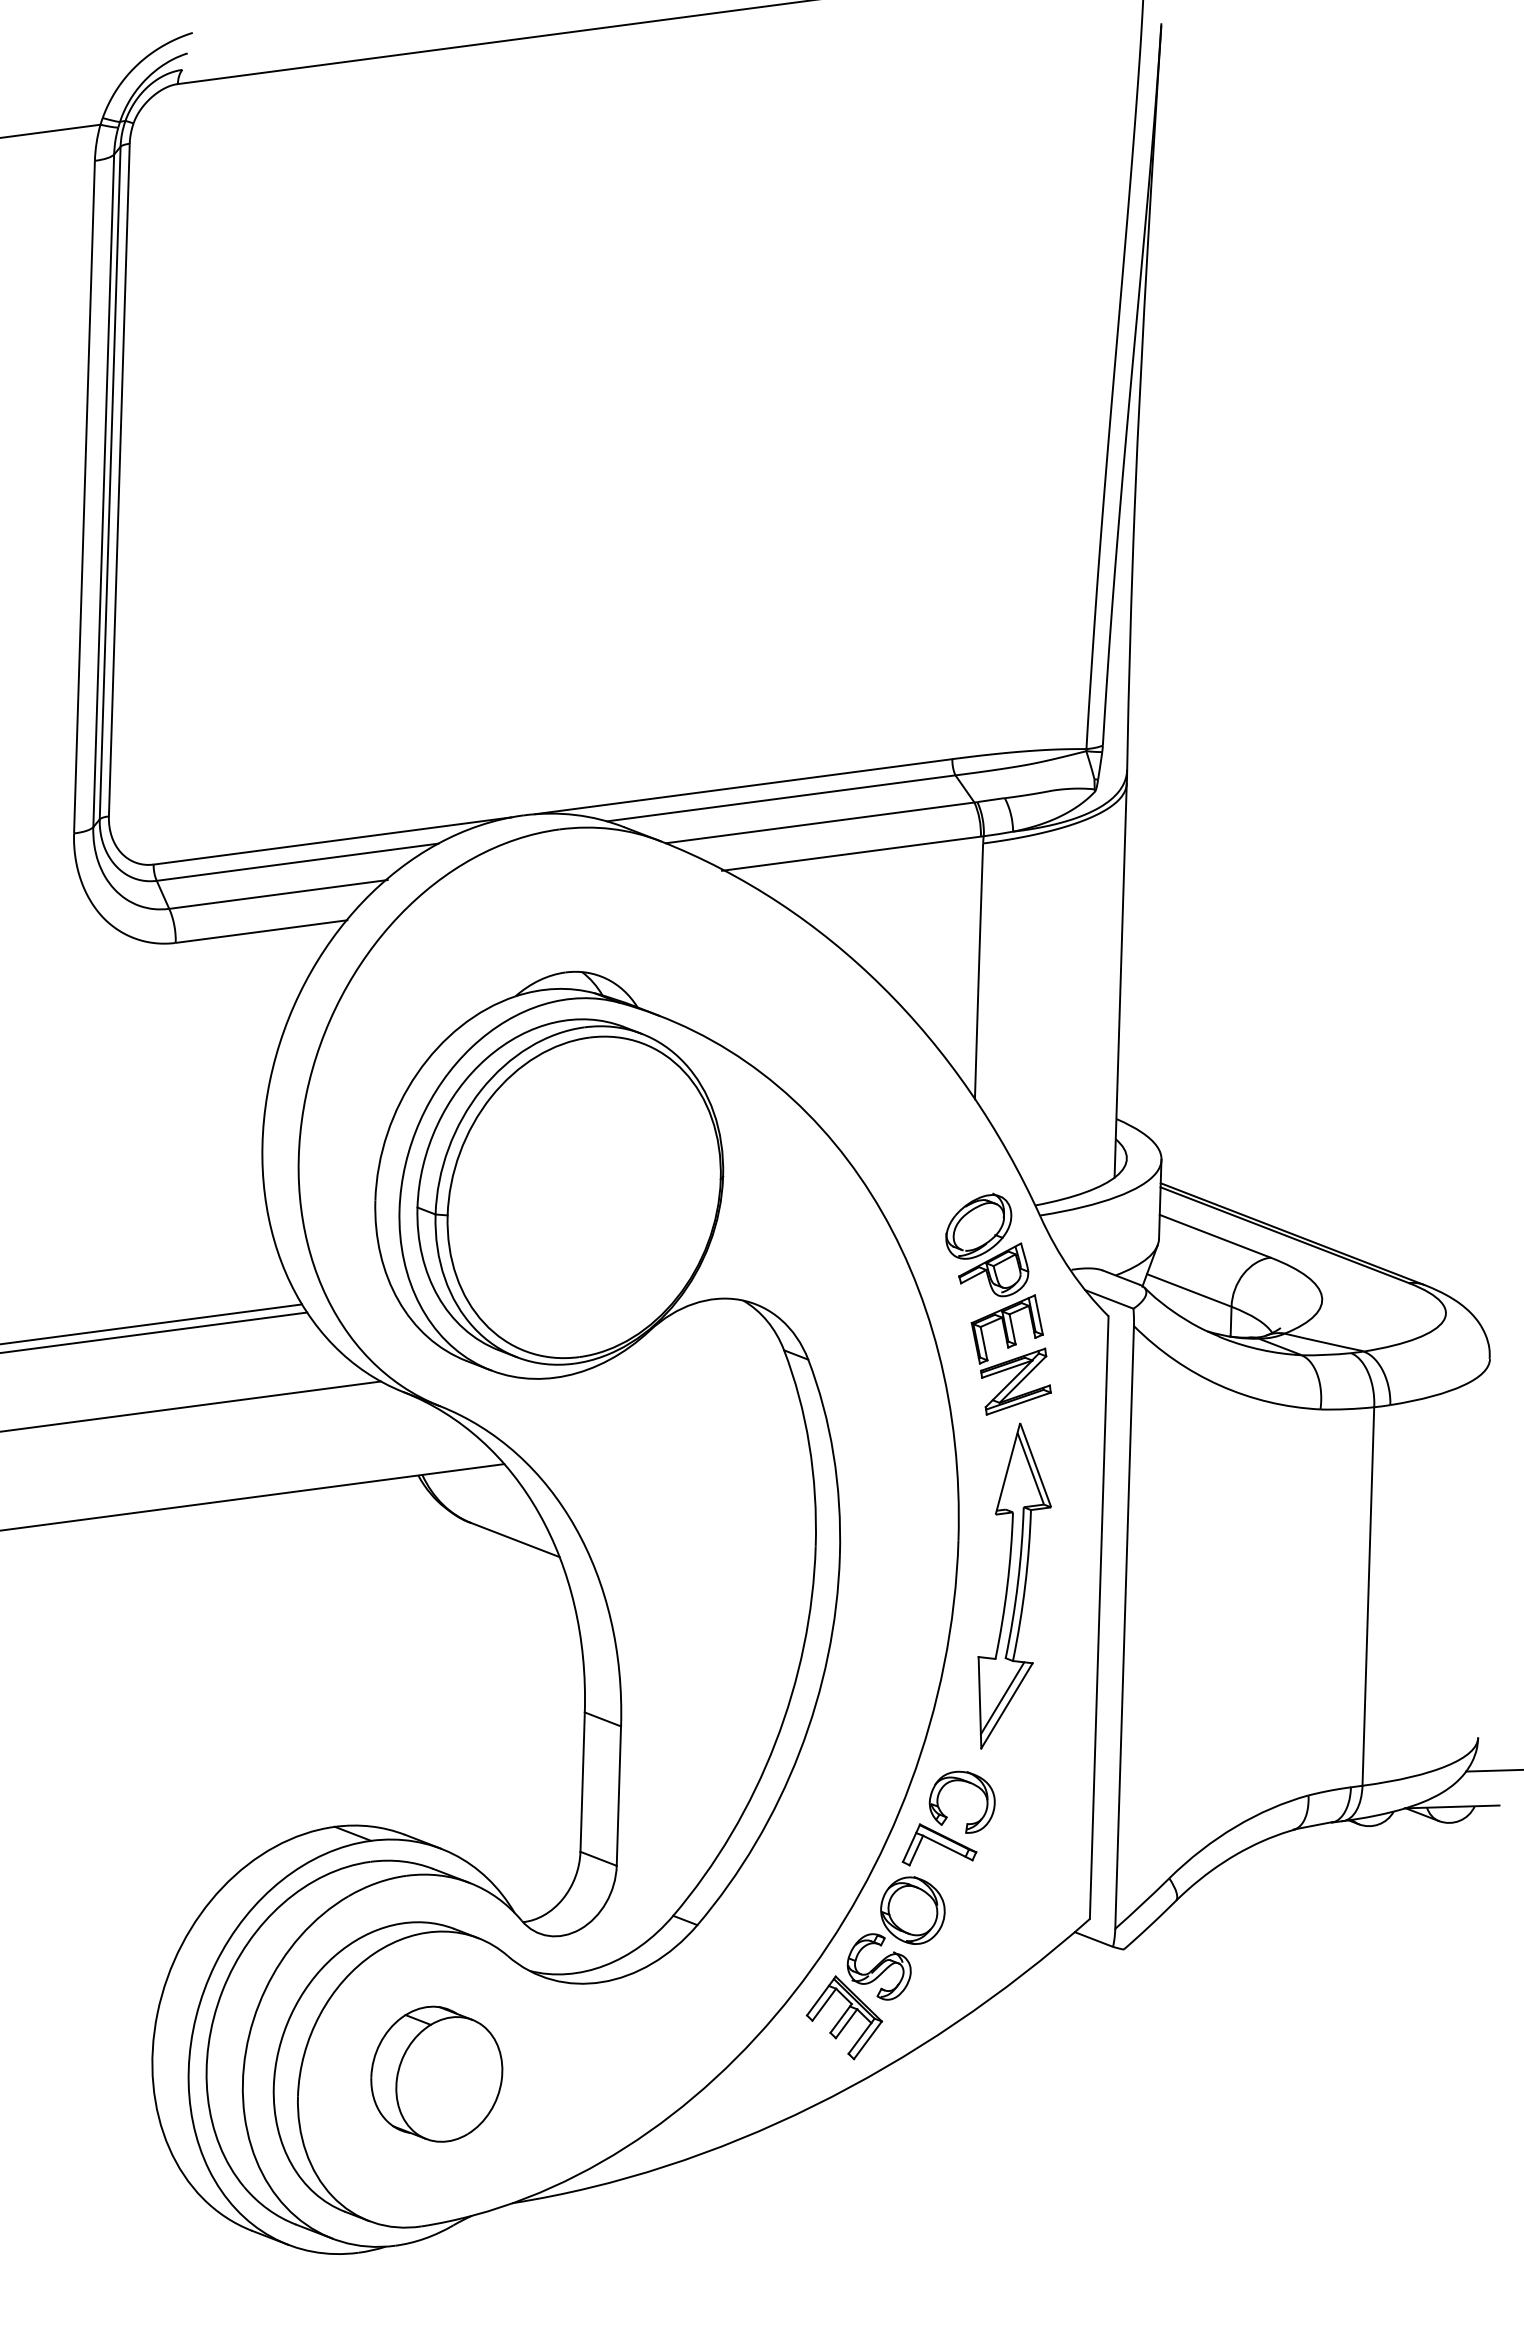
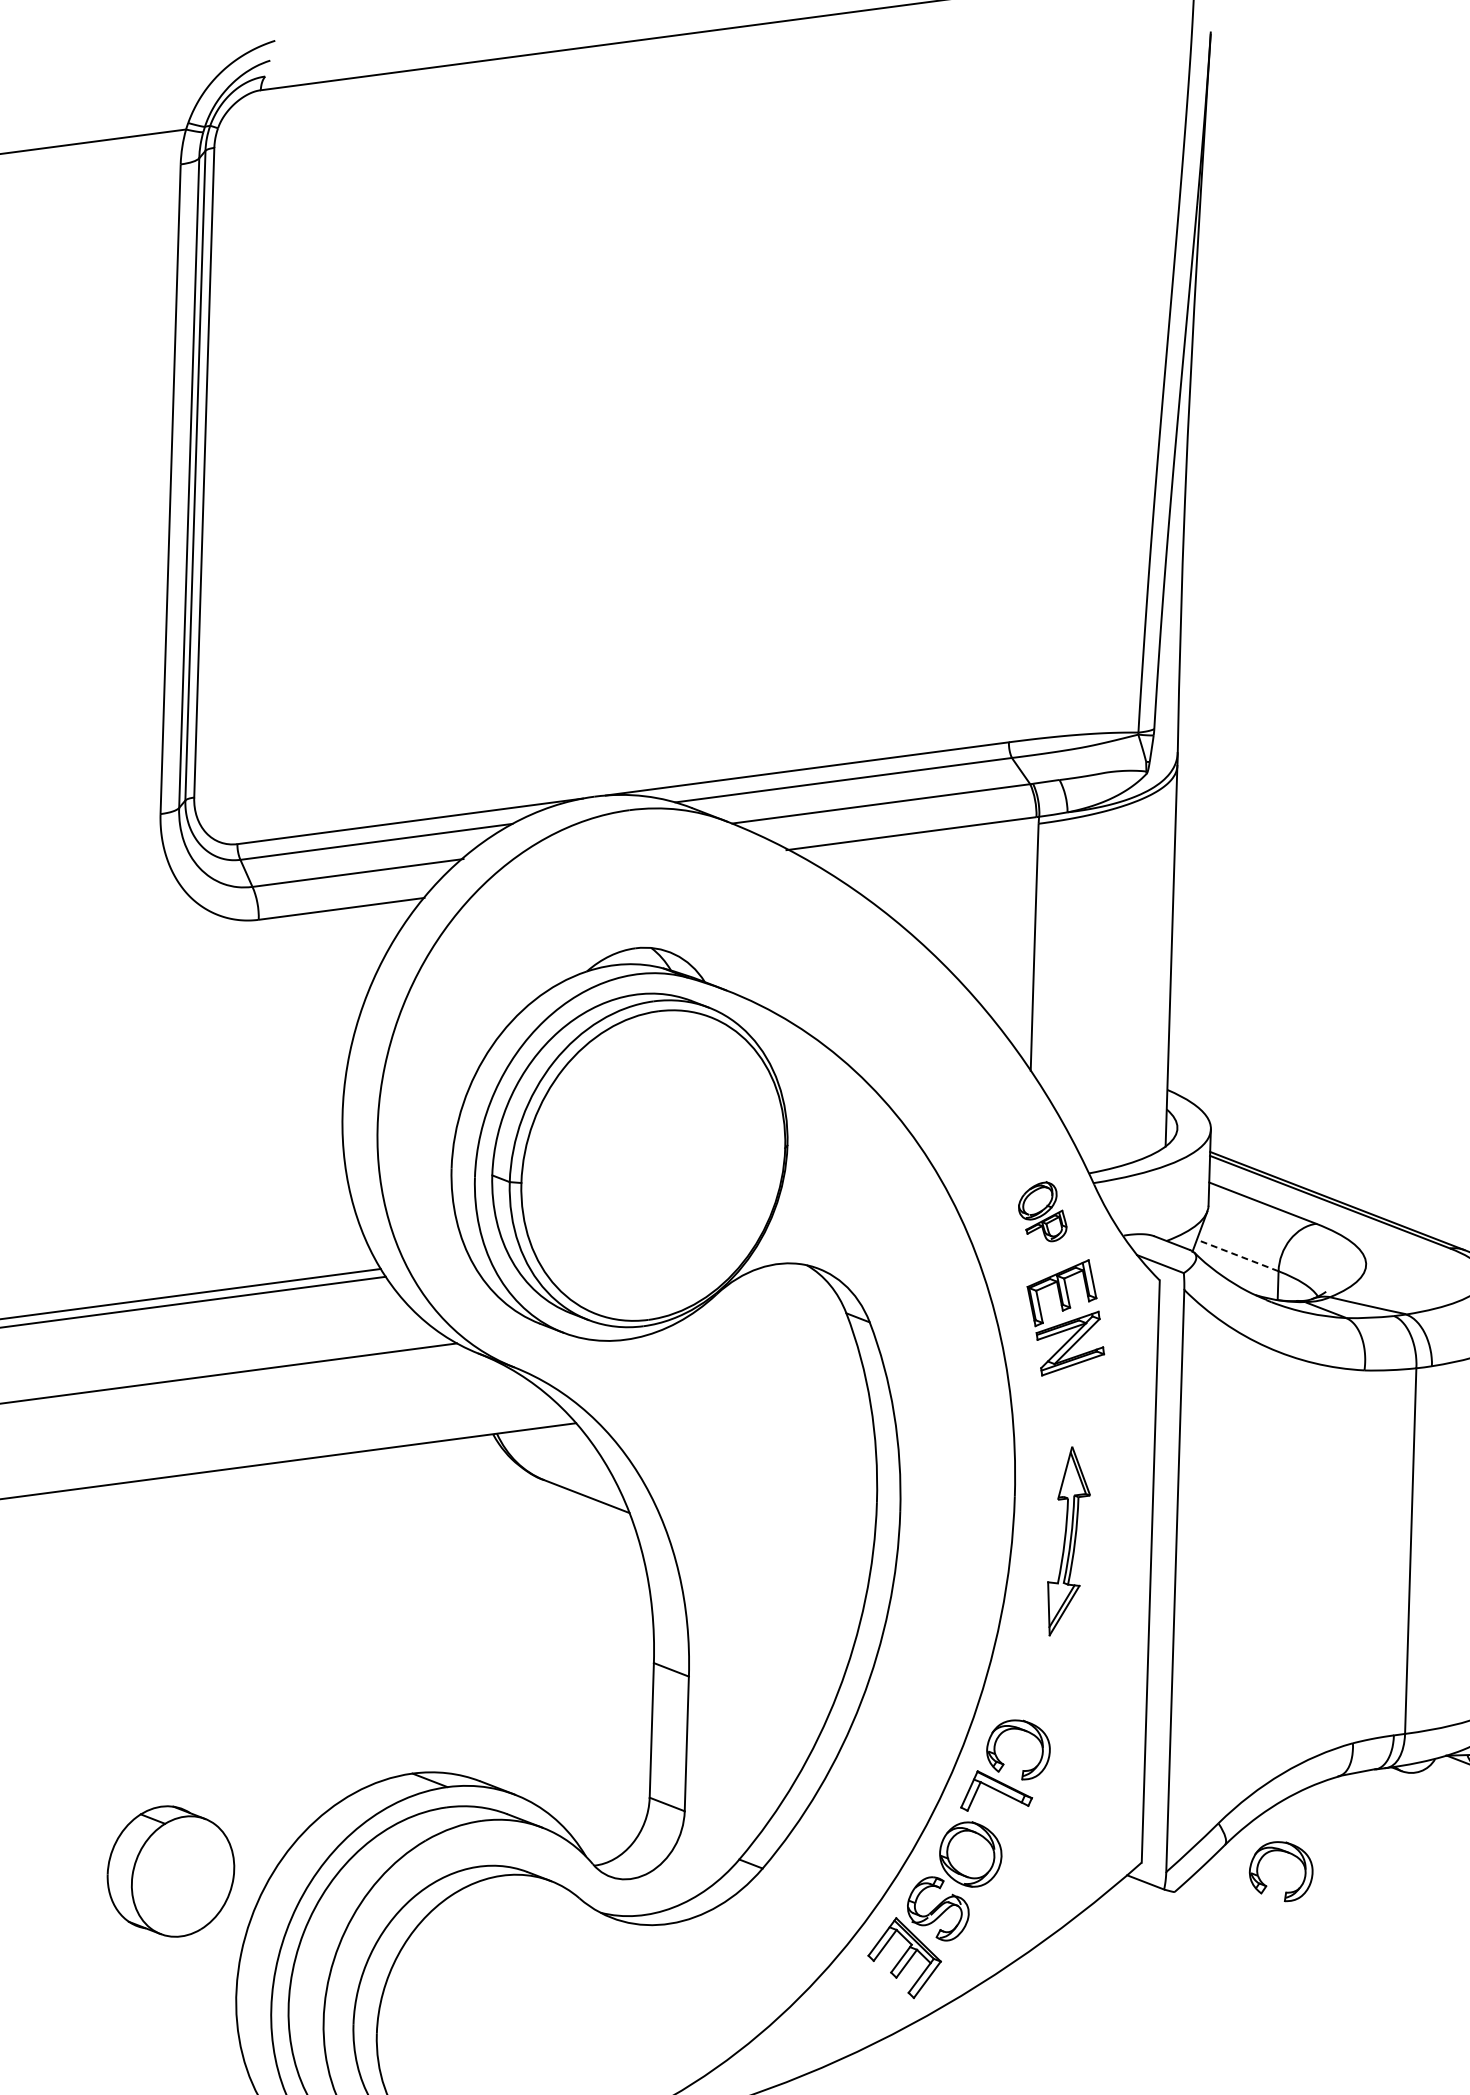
part: (987, 1244) -> (1042, 1211), size x0.6
line: (1188, 1290) -> (1236, 1255), solid -> dashed
part: (1014, 1586) -> (1068, 1541), size x0.6
part: (1236, 1908) -> (1283, 1852), added
part: (436, 2073) -> (170, 1870), moved

